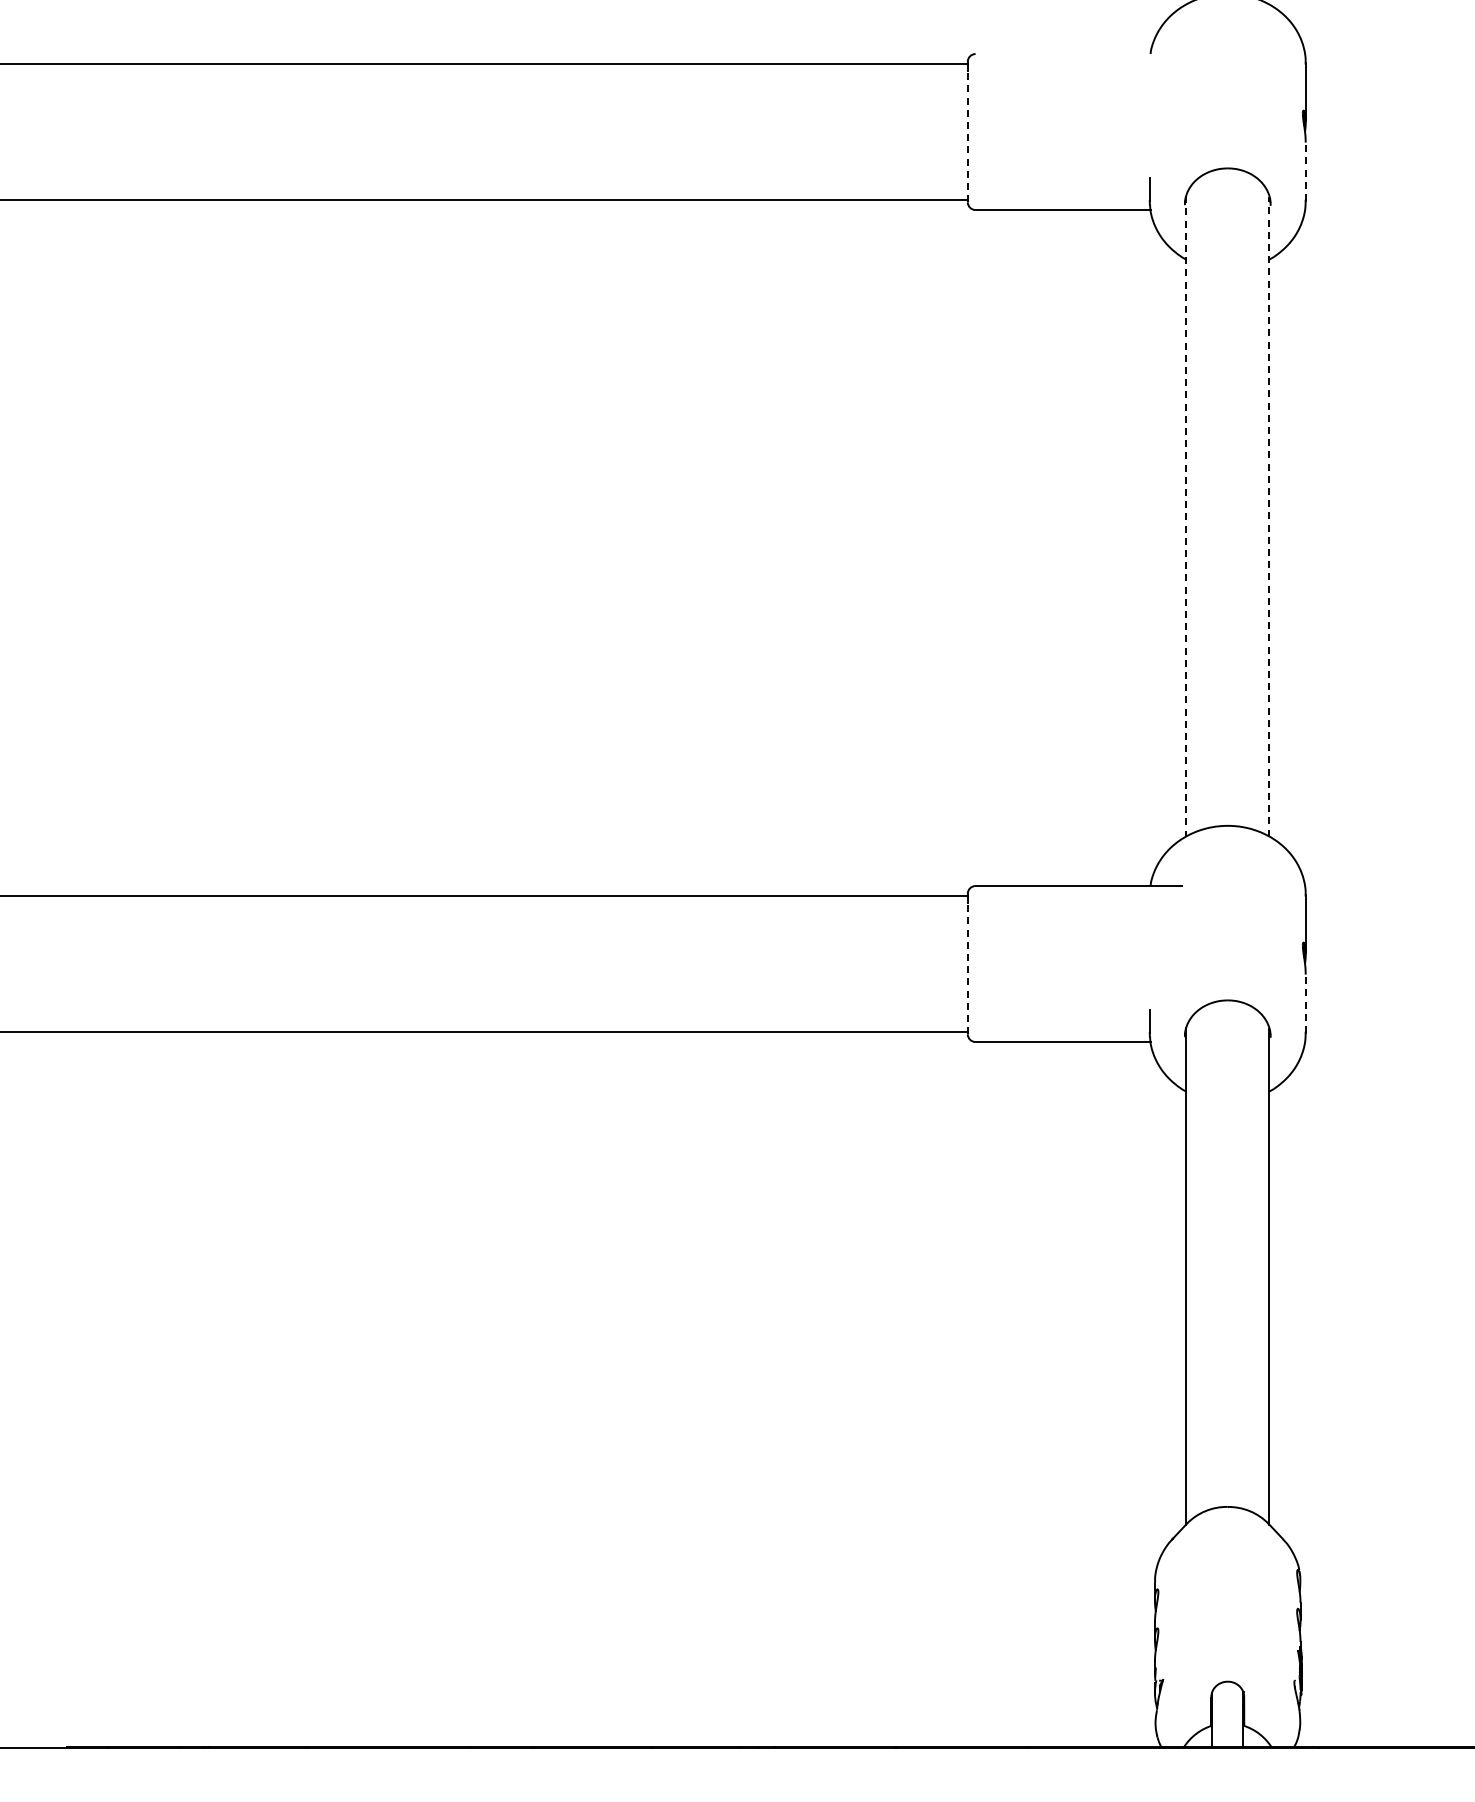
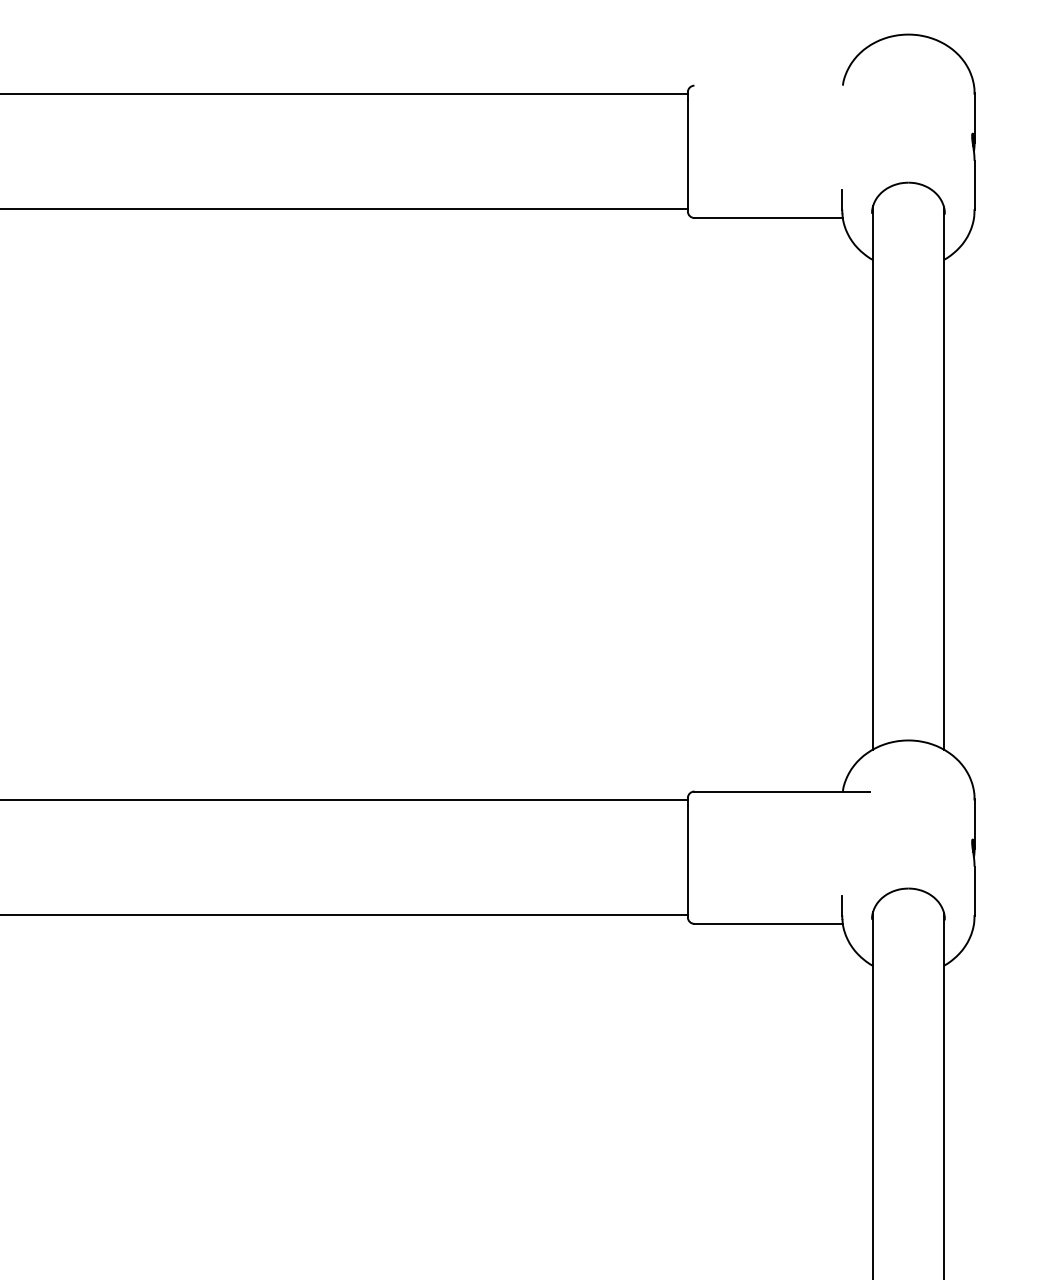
line: (967, 136) -> (687, 155), dashed -> solid
line: (1305, 171) -> (974, 185), dashed -> solid
line: (1186, 516) -> (873, 478), dashed -> solid
line: (1269, 516) -> (943, 478), dashed -> solid
line: (967, 968) -> (687, 861), dashed -> solid
line: (1305, 1003) -> (974, 891), dashed -> solid

